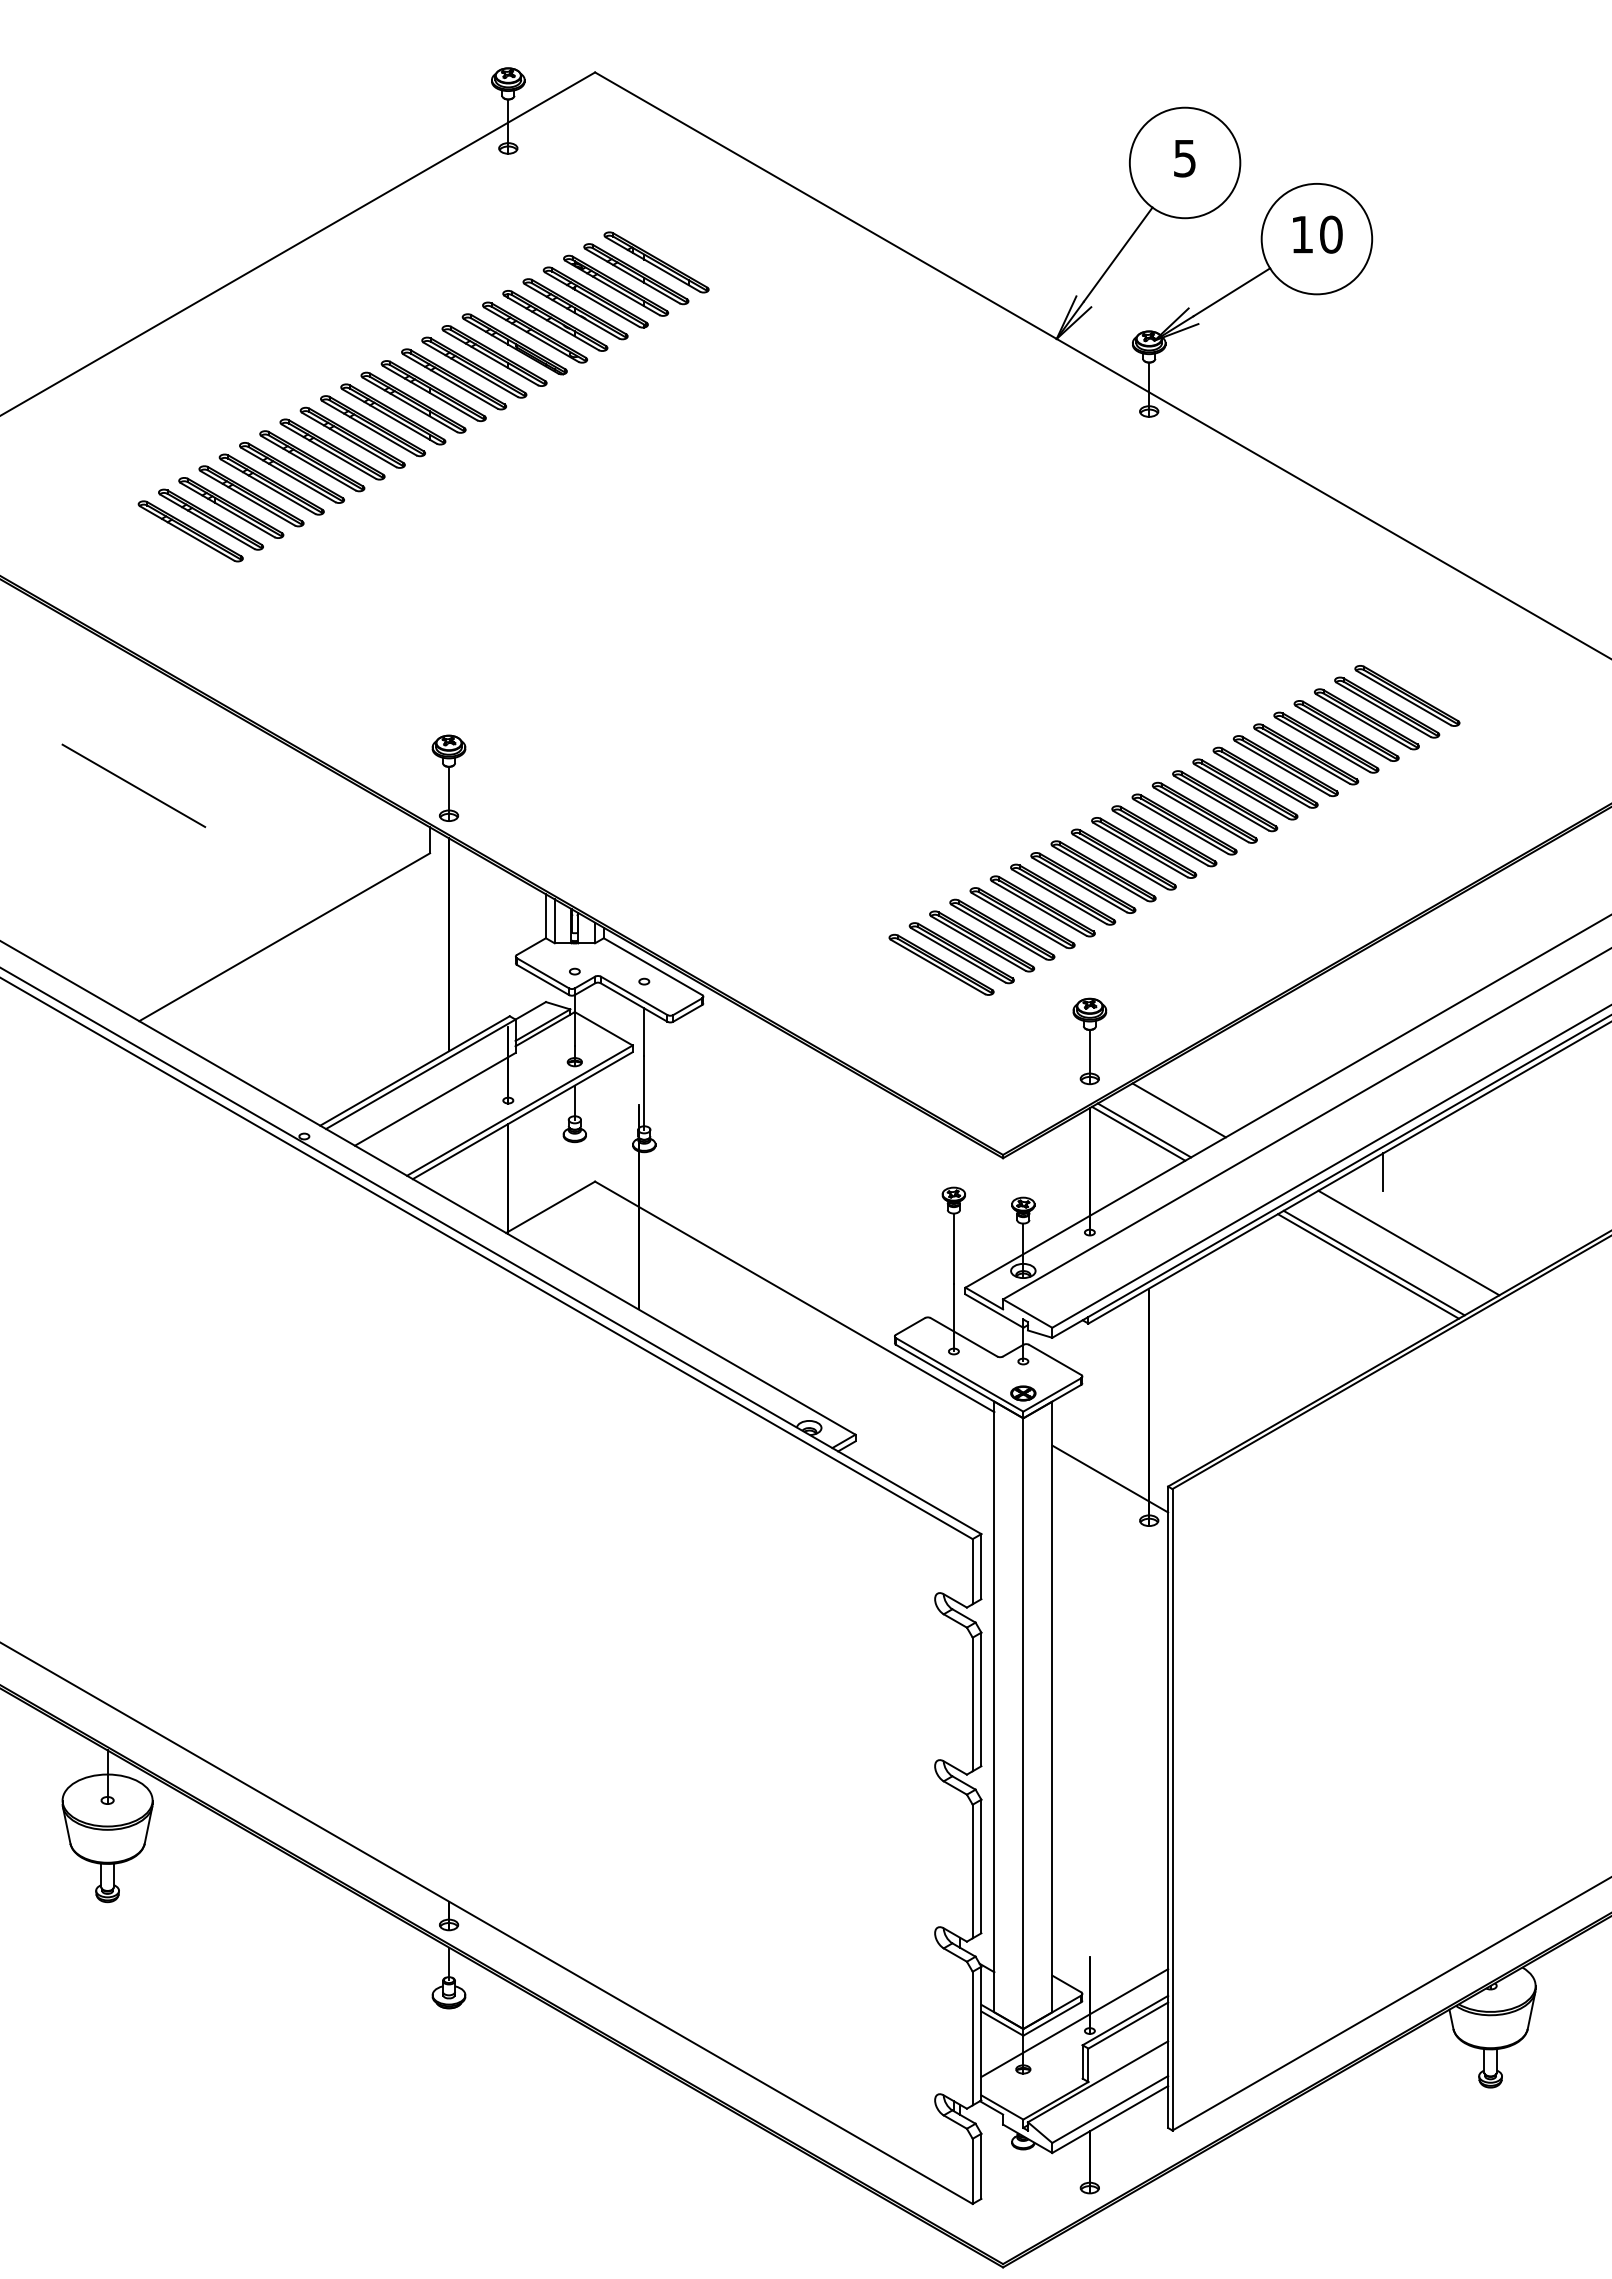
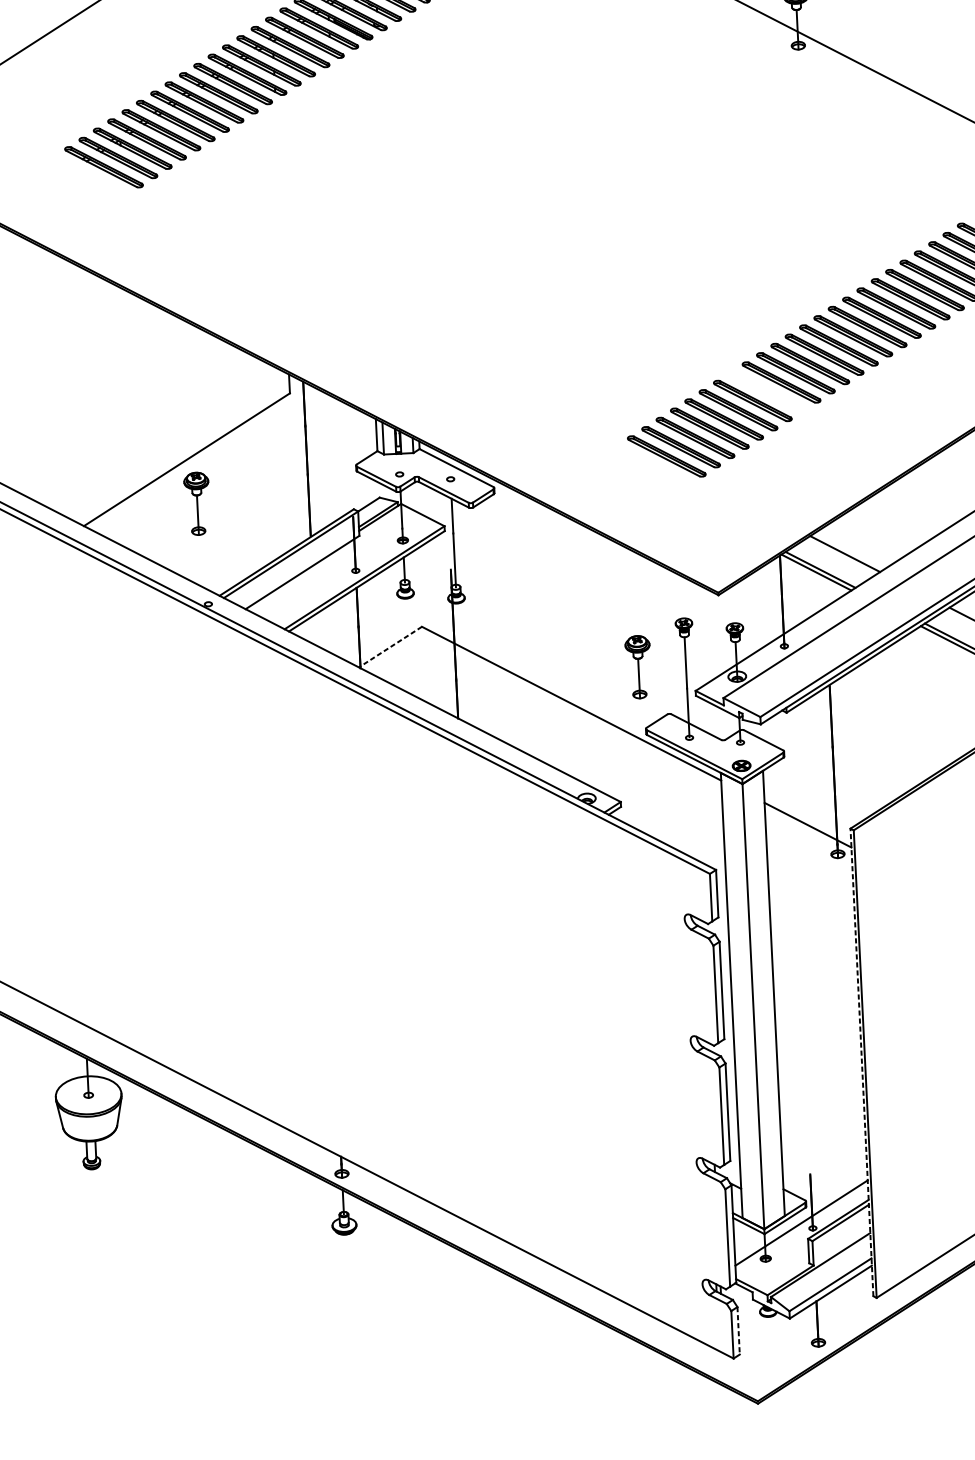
part: (448, 777) -> (196, 503), moved
line: (133, 785) -> (71, 354), removed
part: (1083, 882) -> (767, 391), removed
part: (1089, 1041) -> (638, 667), moved
line: (550, 1207) -> (390, 647), solid -> dashed
line: (1168, 1807) -> (862, 1062), solid -> dashed
line: (981, 2166) -> (738, 1330), solid -> dashed

